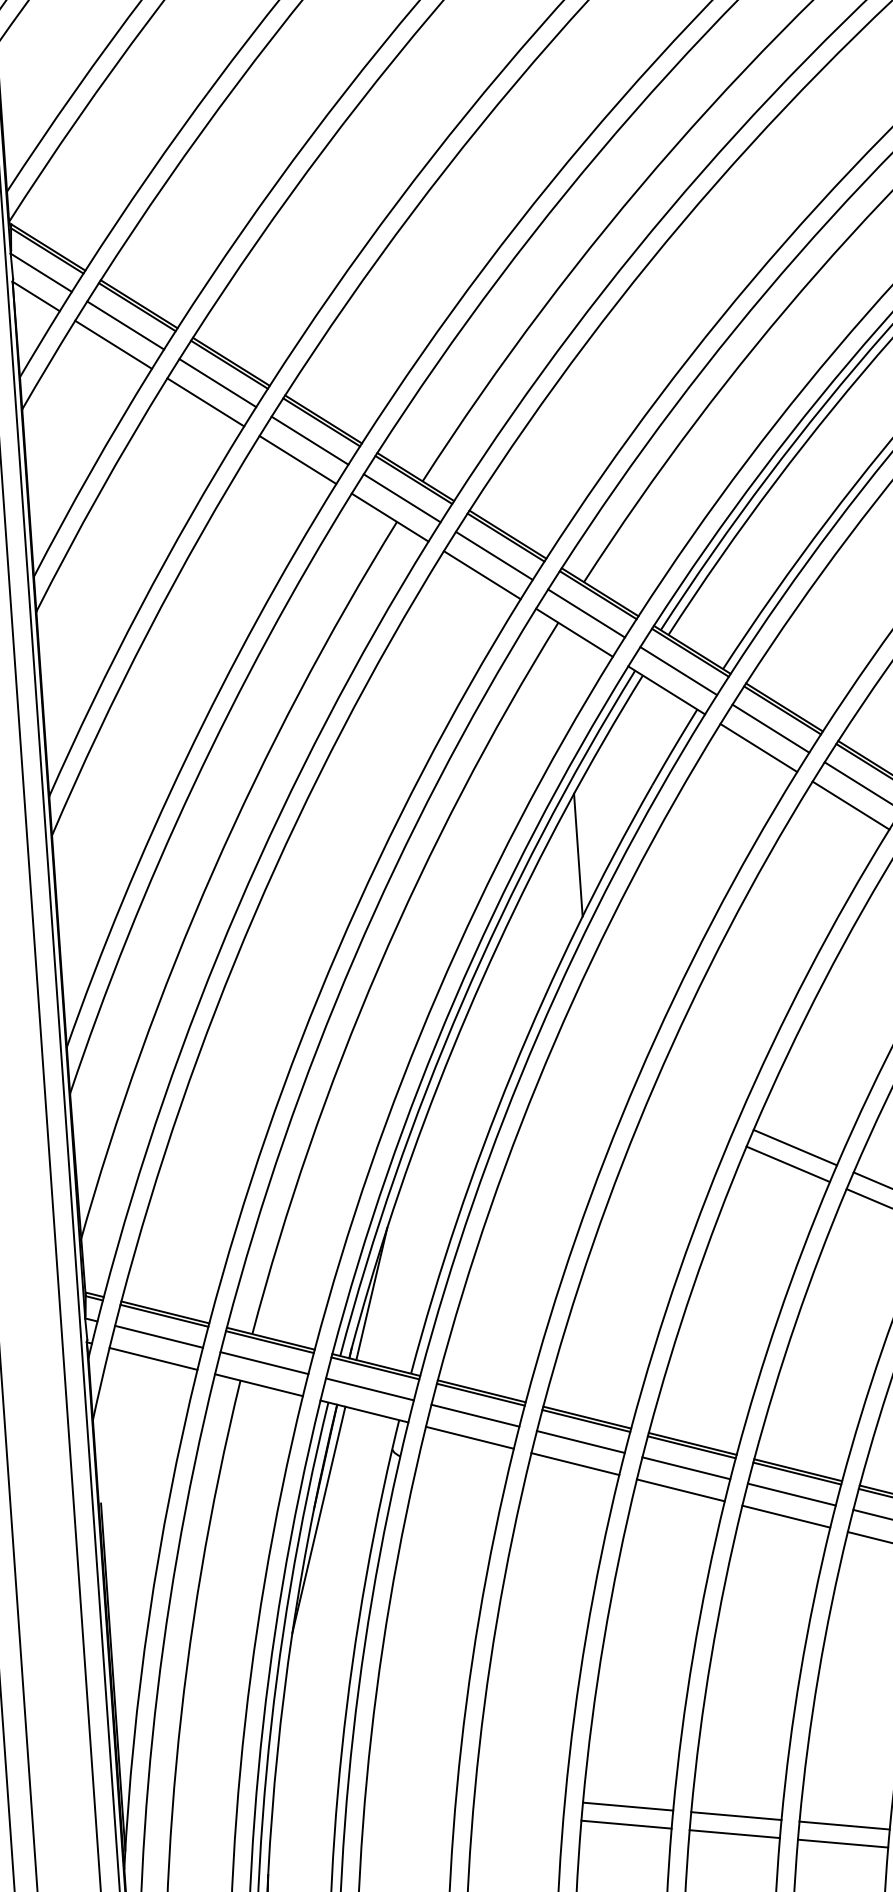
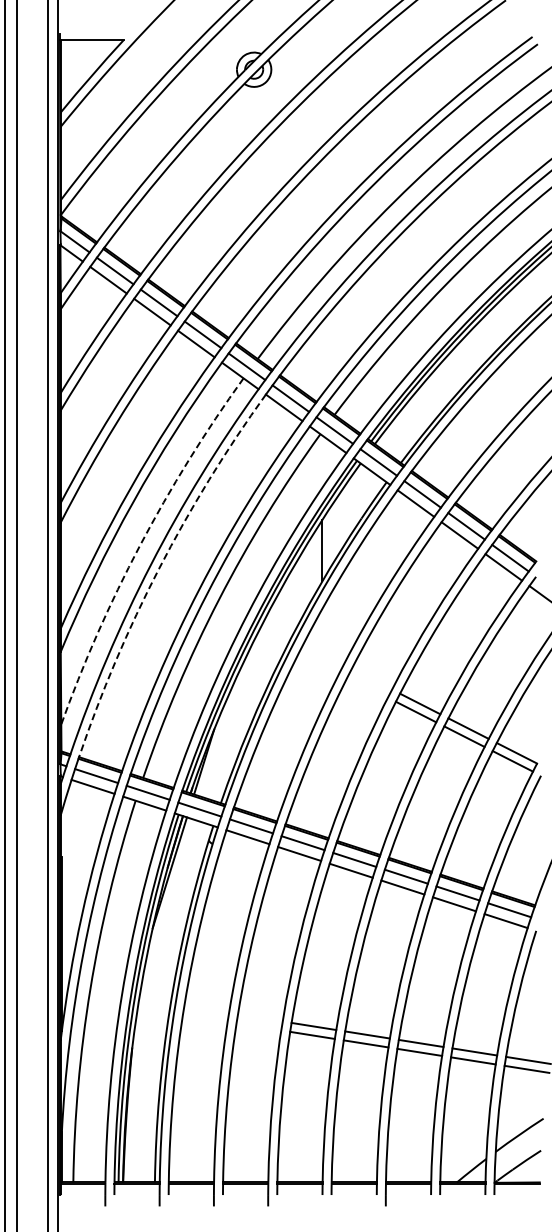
arc: (212, 870) -> (139, 545), solid -> dashed
arc: (255, 913) -> (159, 568), solid -> dashed

